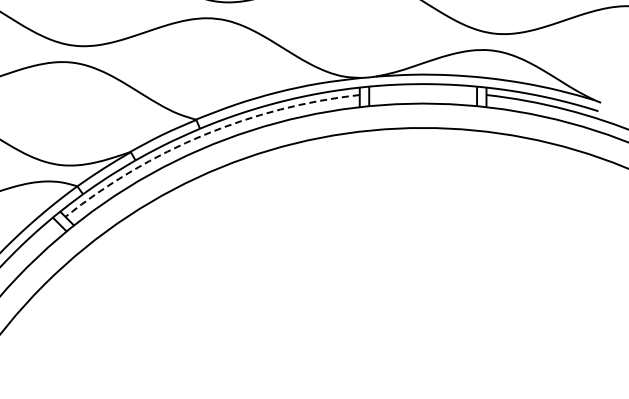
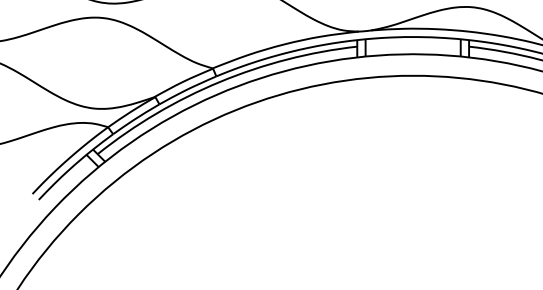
arc: (203, 135) -> (219, 82), dashed -> solid

